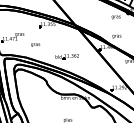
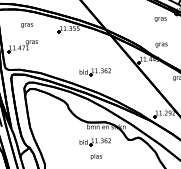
text: (35, 45) -> (27, 25), moved
part: (66, 109) -> (94, 142), added

